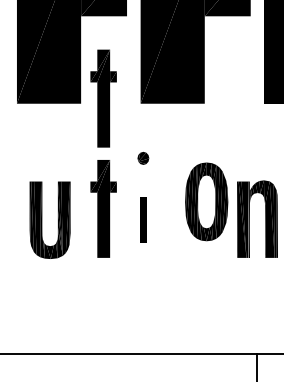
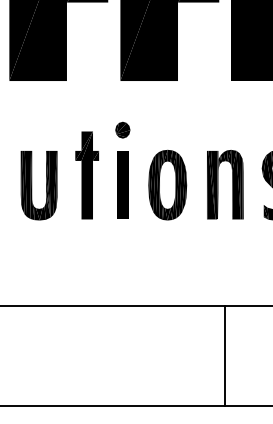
part: (103, 98) -> (87, 76), removed
part: (142, 157) -> (122, 129), size x1.43
part: (206, 201) -> (167, 184), moved
part: (142, 218) -> (122, 184), size x1.67

